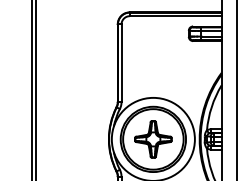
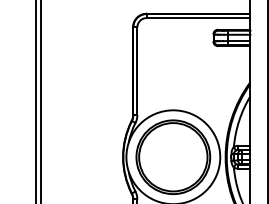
part: (153, 139) -> (173, 157), removed

